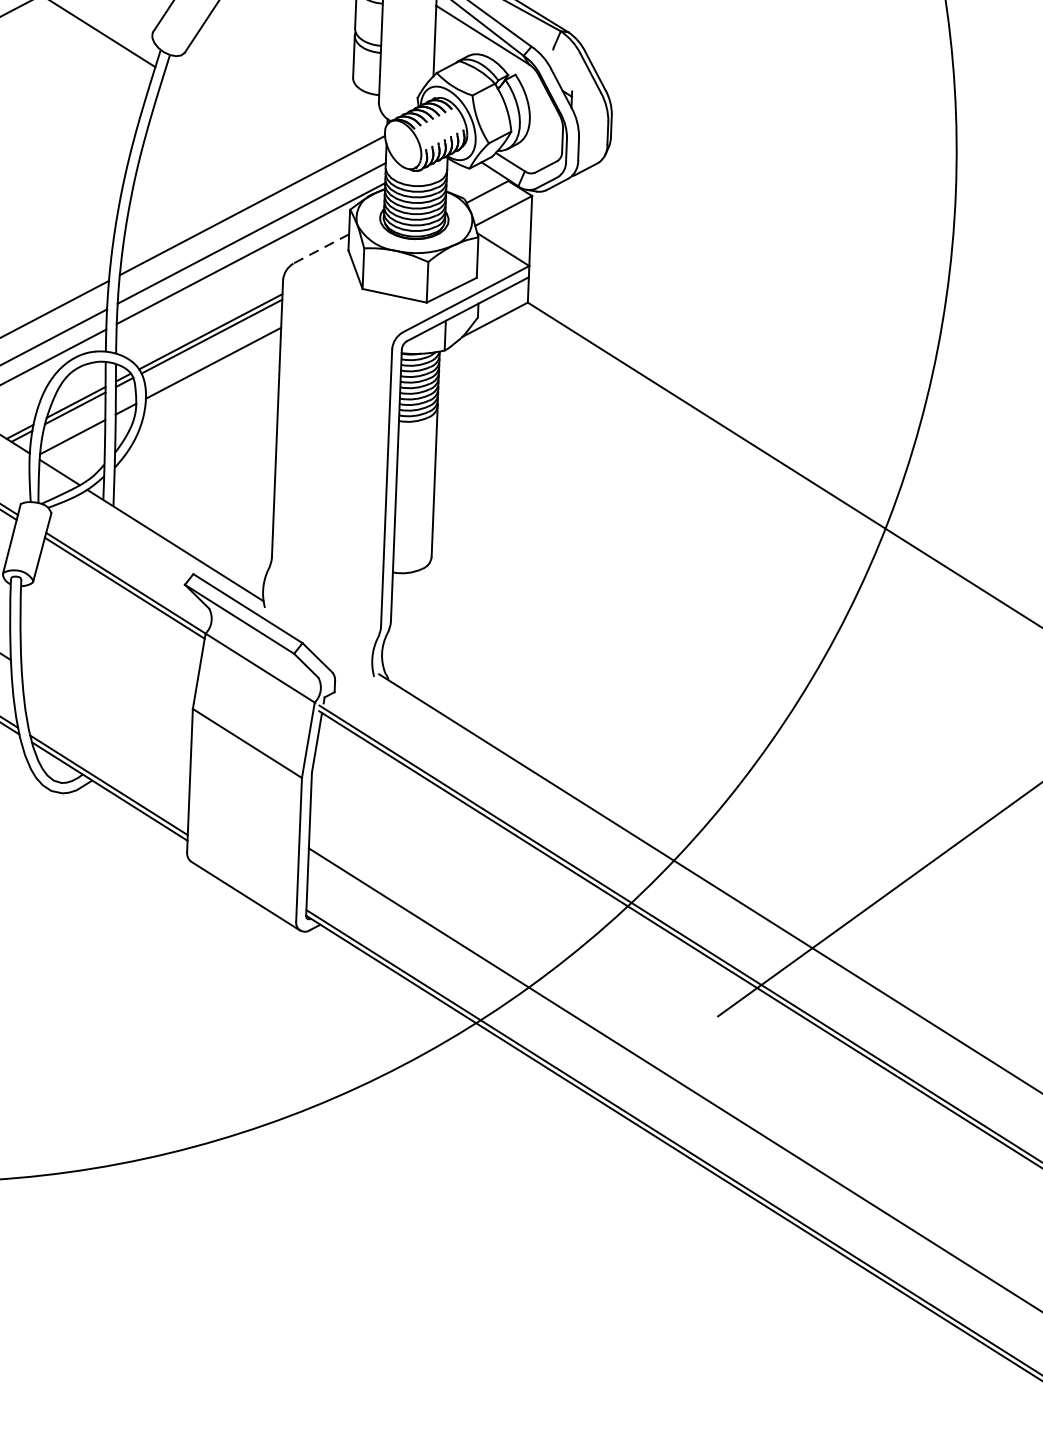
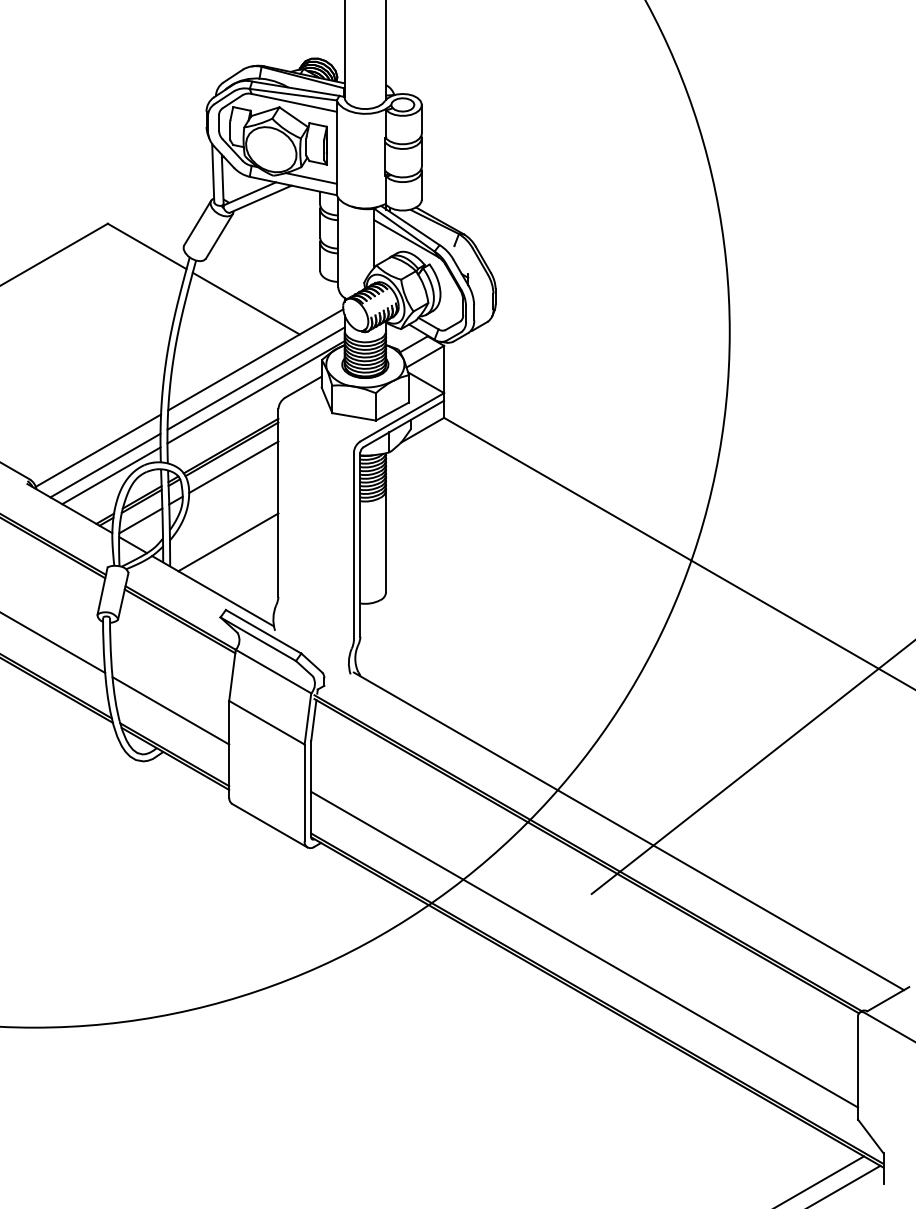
line: (240, 121) -> (245, 303), added
line: (319, 249) -> (302, 387), dashed -> solid
line: (201, 474) -> (228, 542), added
line: (105, 719) -> (170, 710), added

